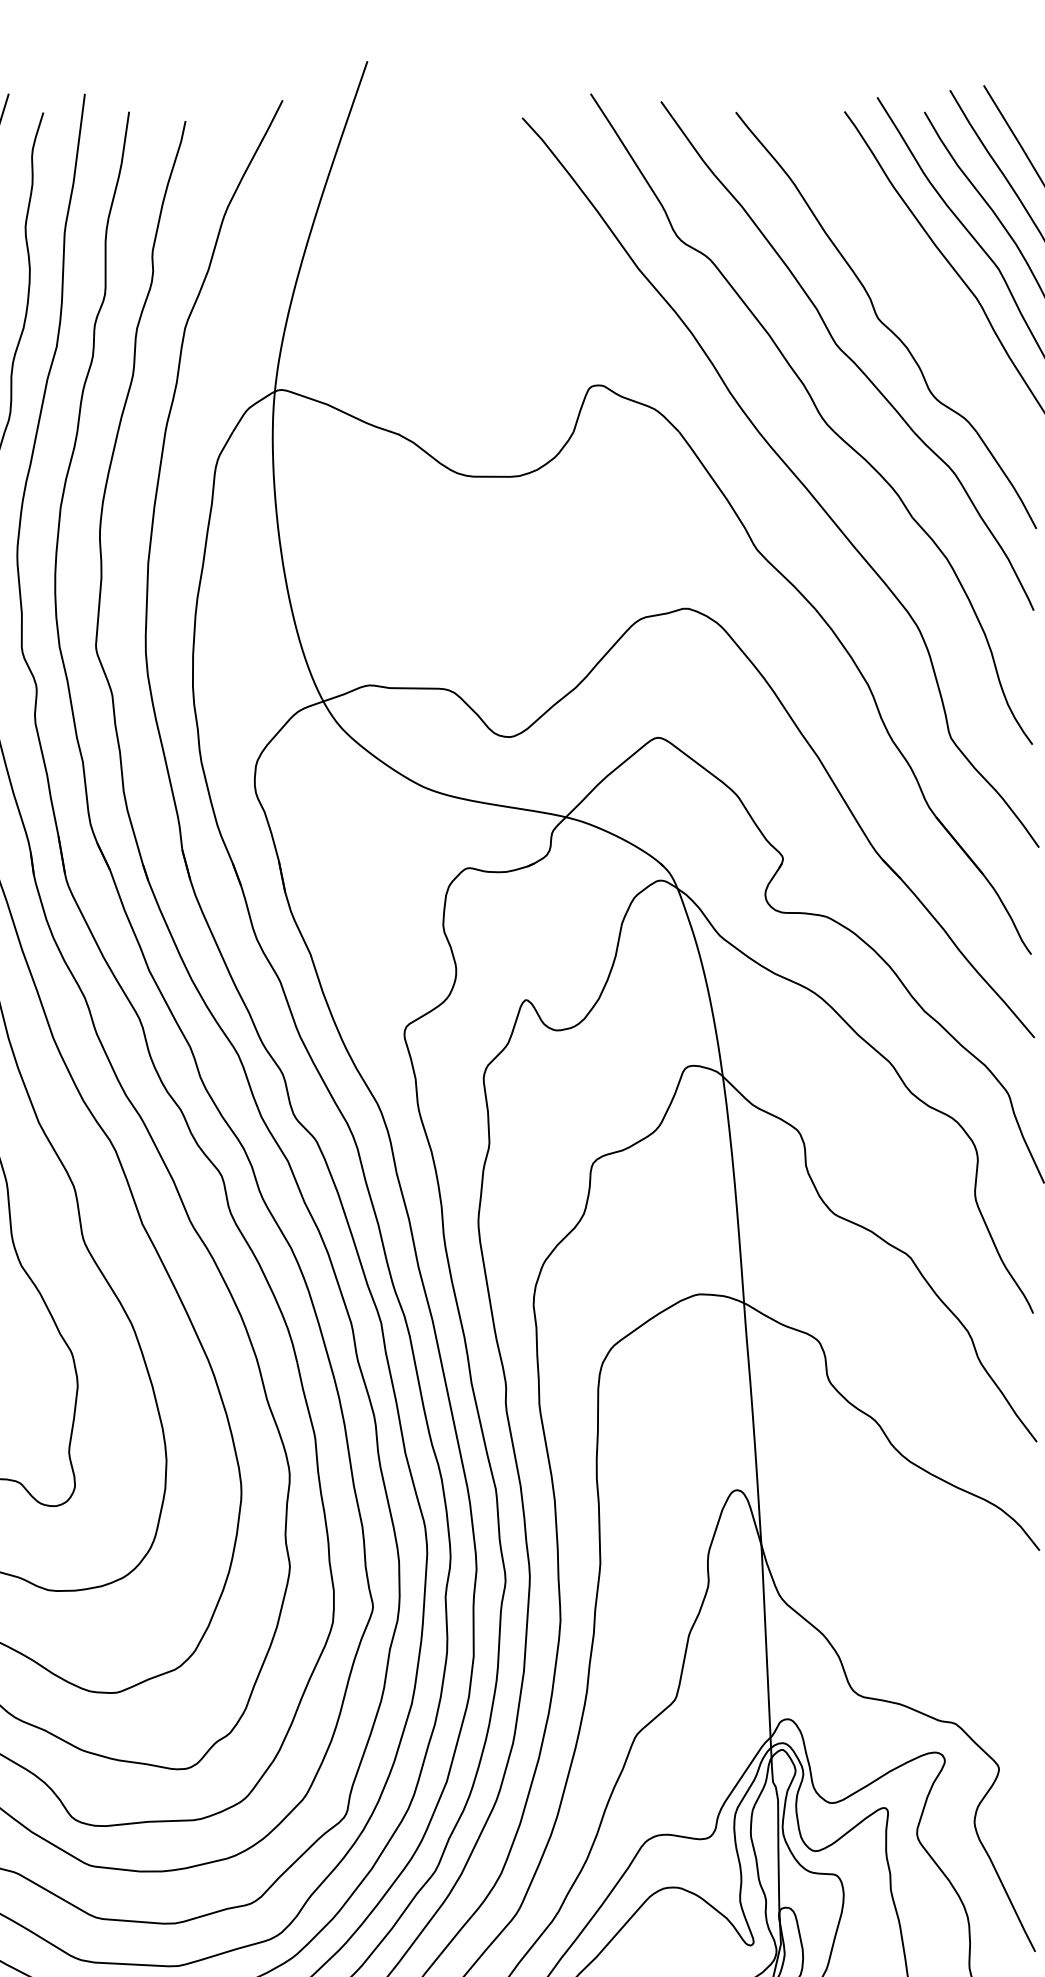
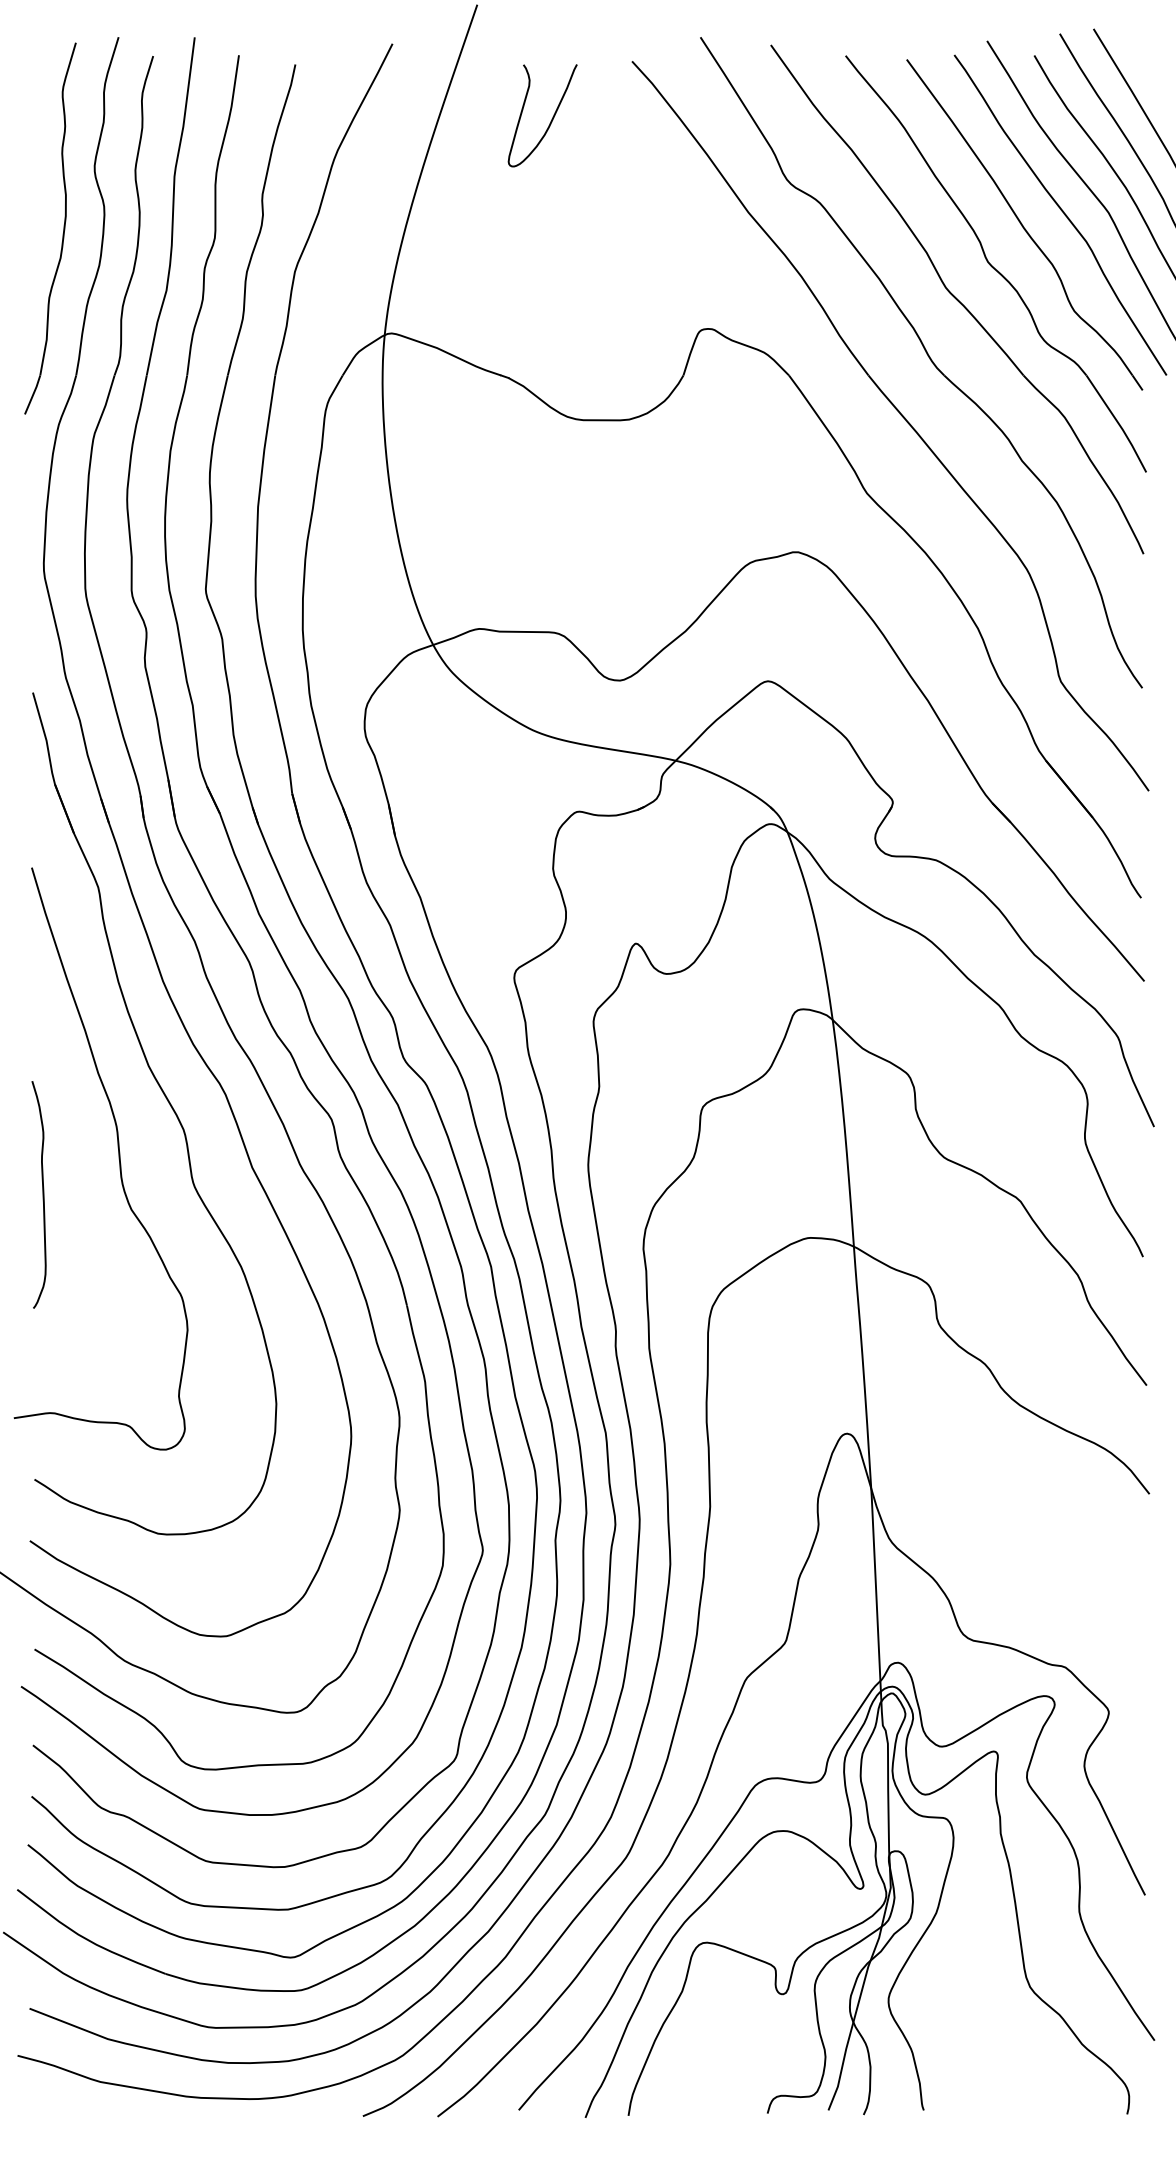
curve: (441, 175) -> (551, 119), added
part: (914, 280) -> (1024, 224), added

